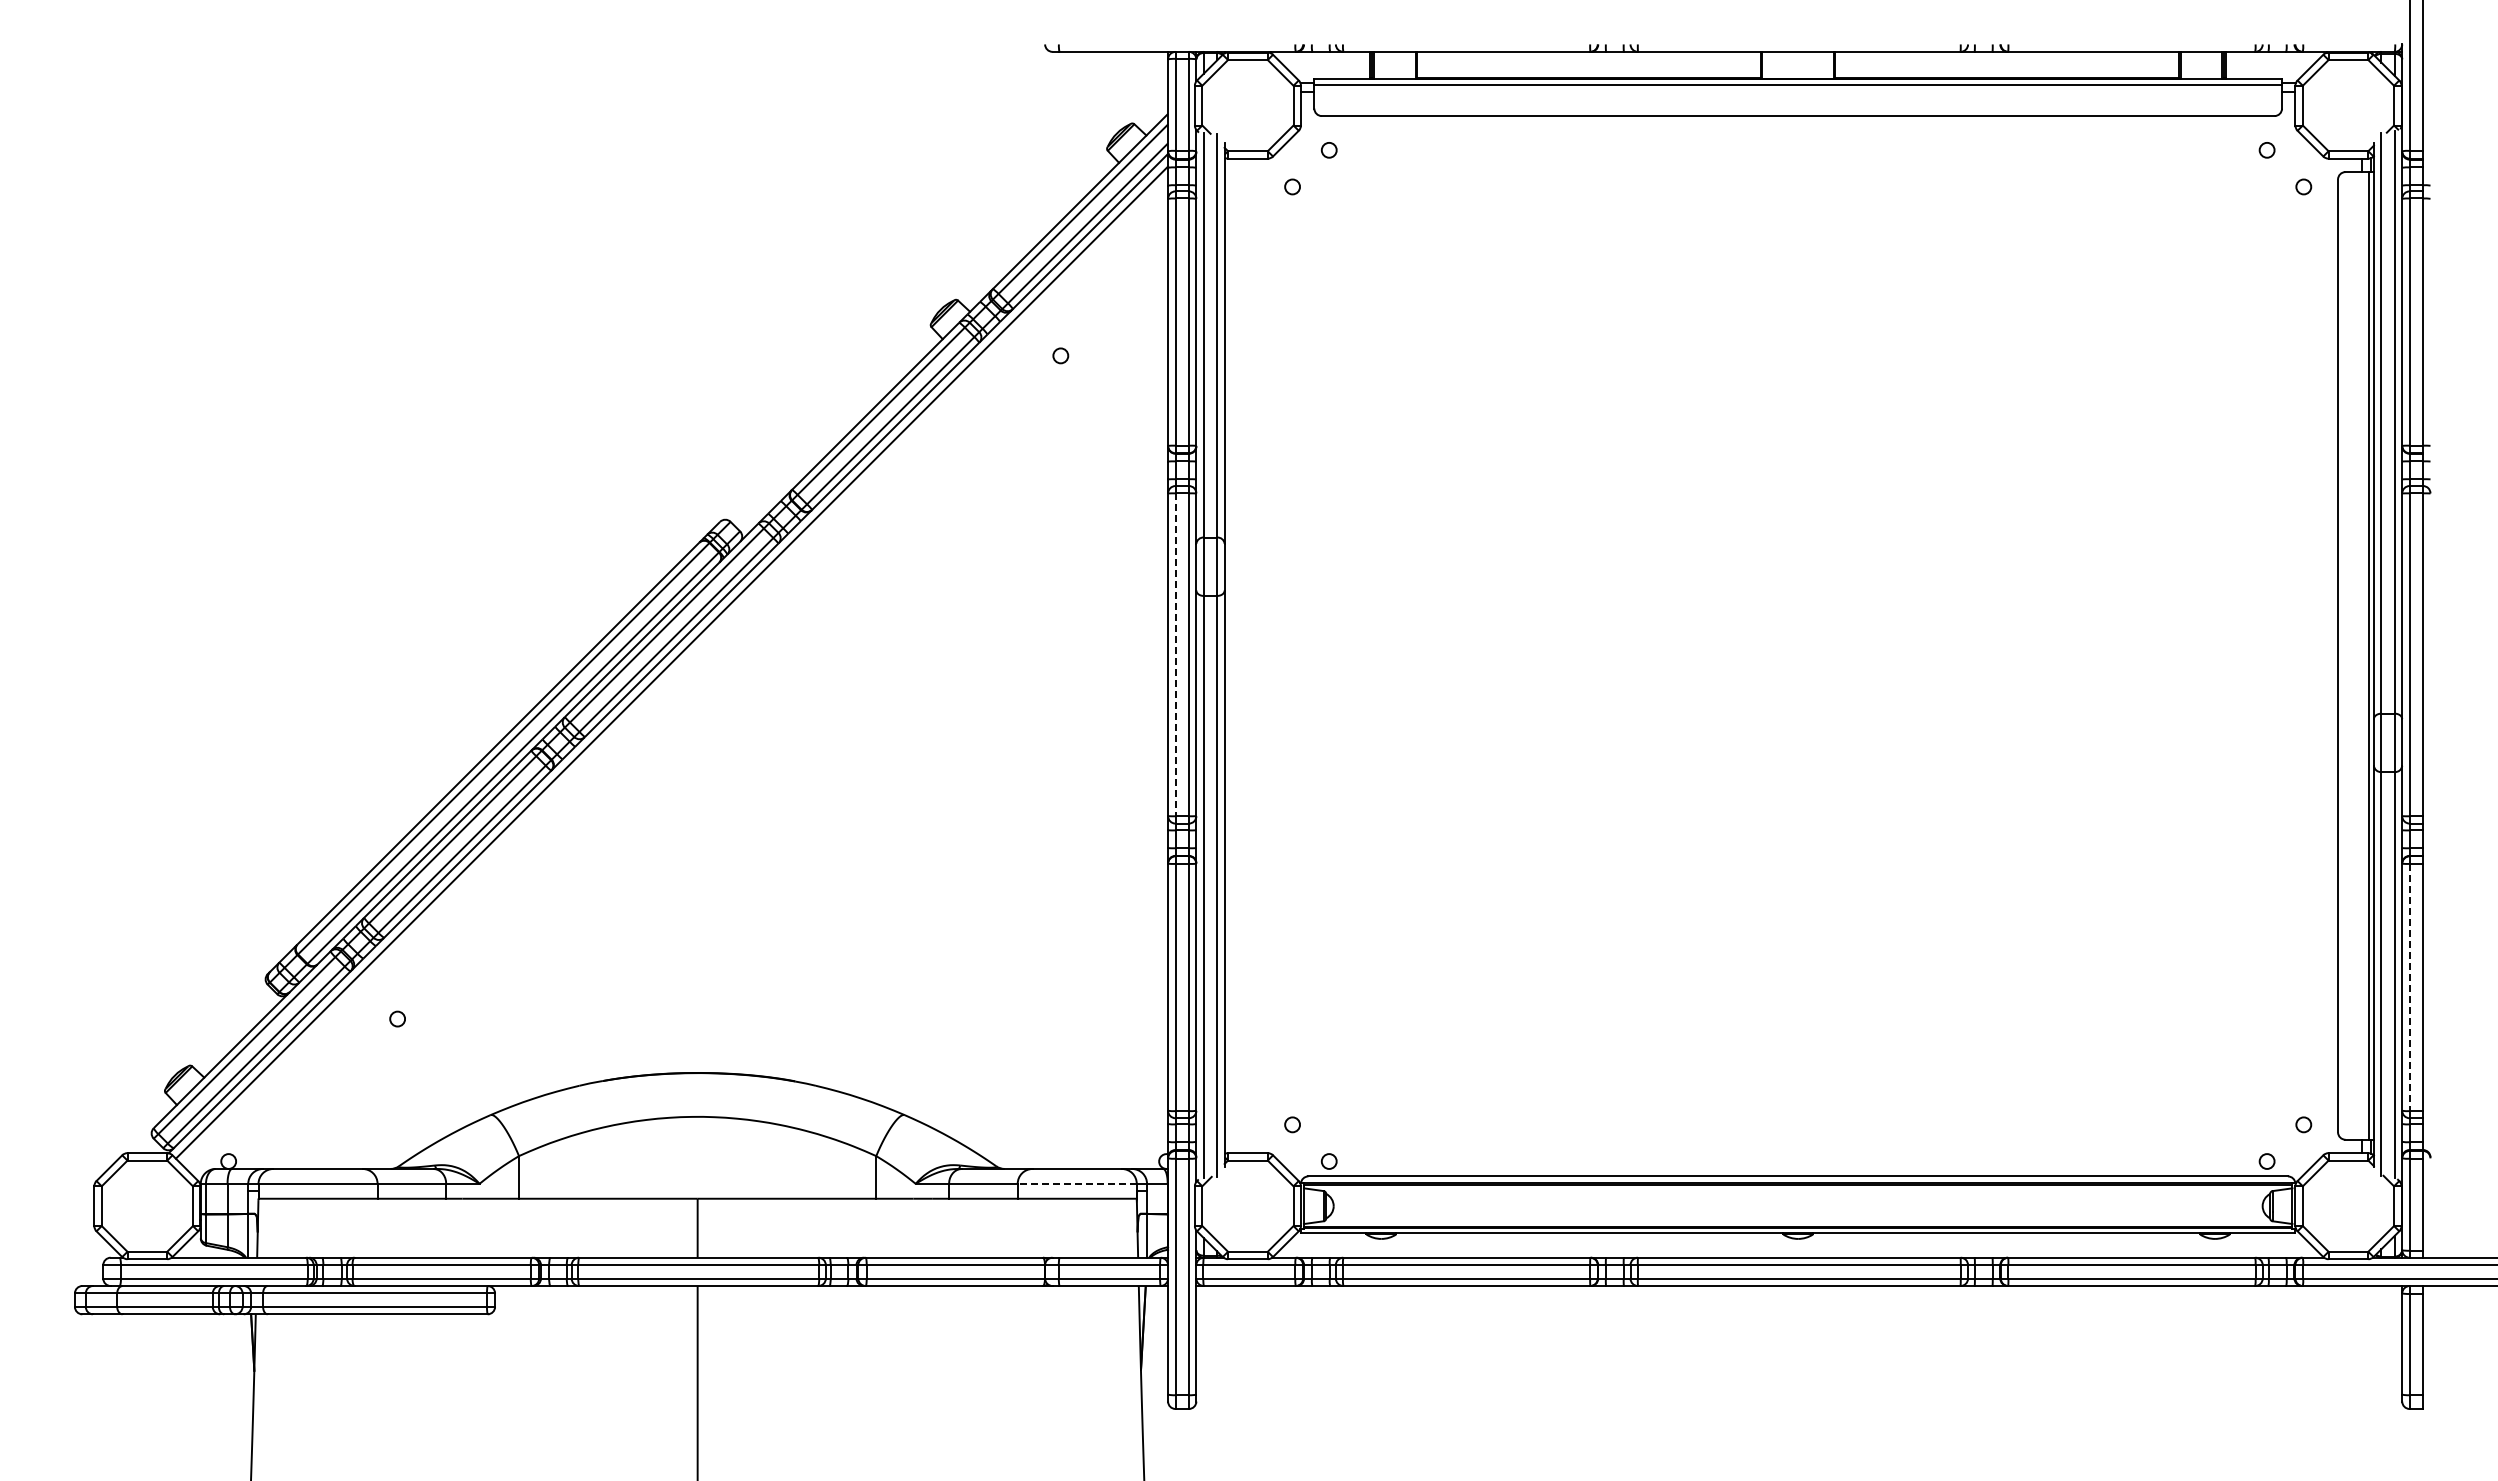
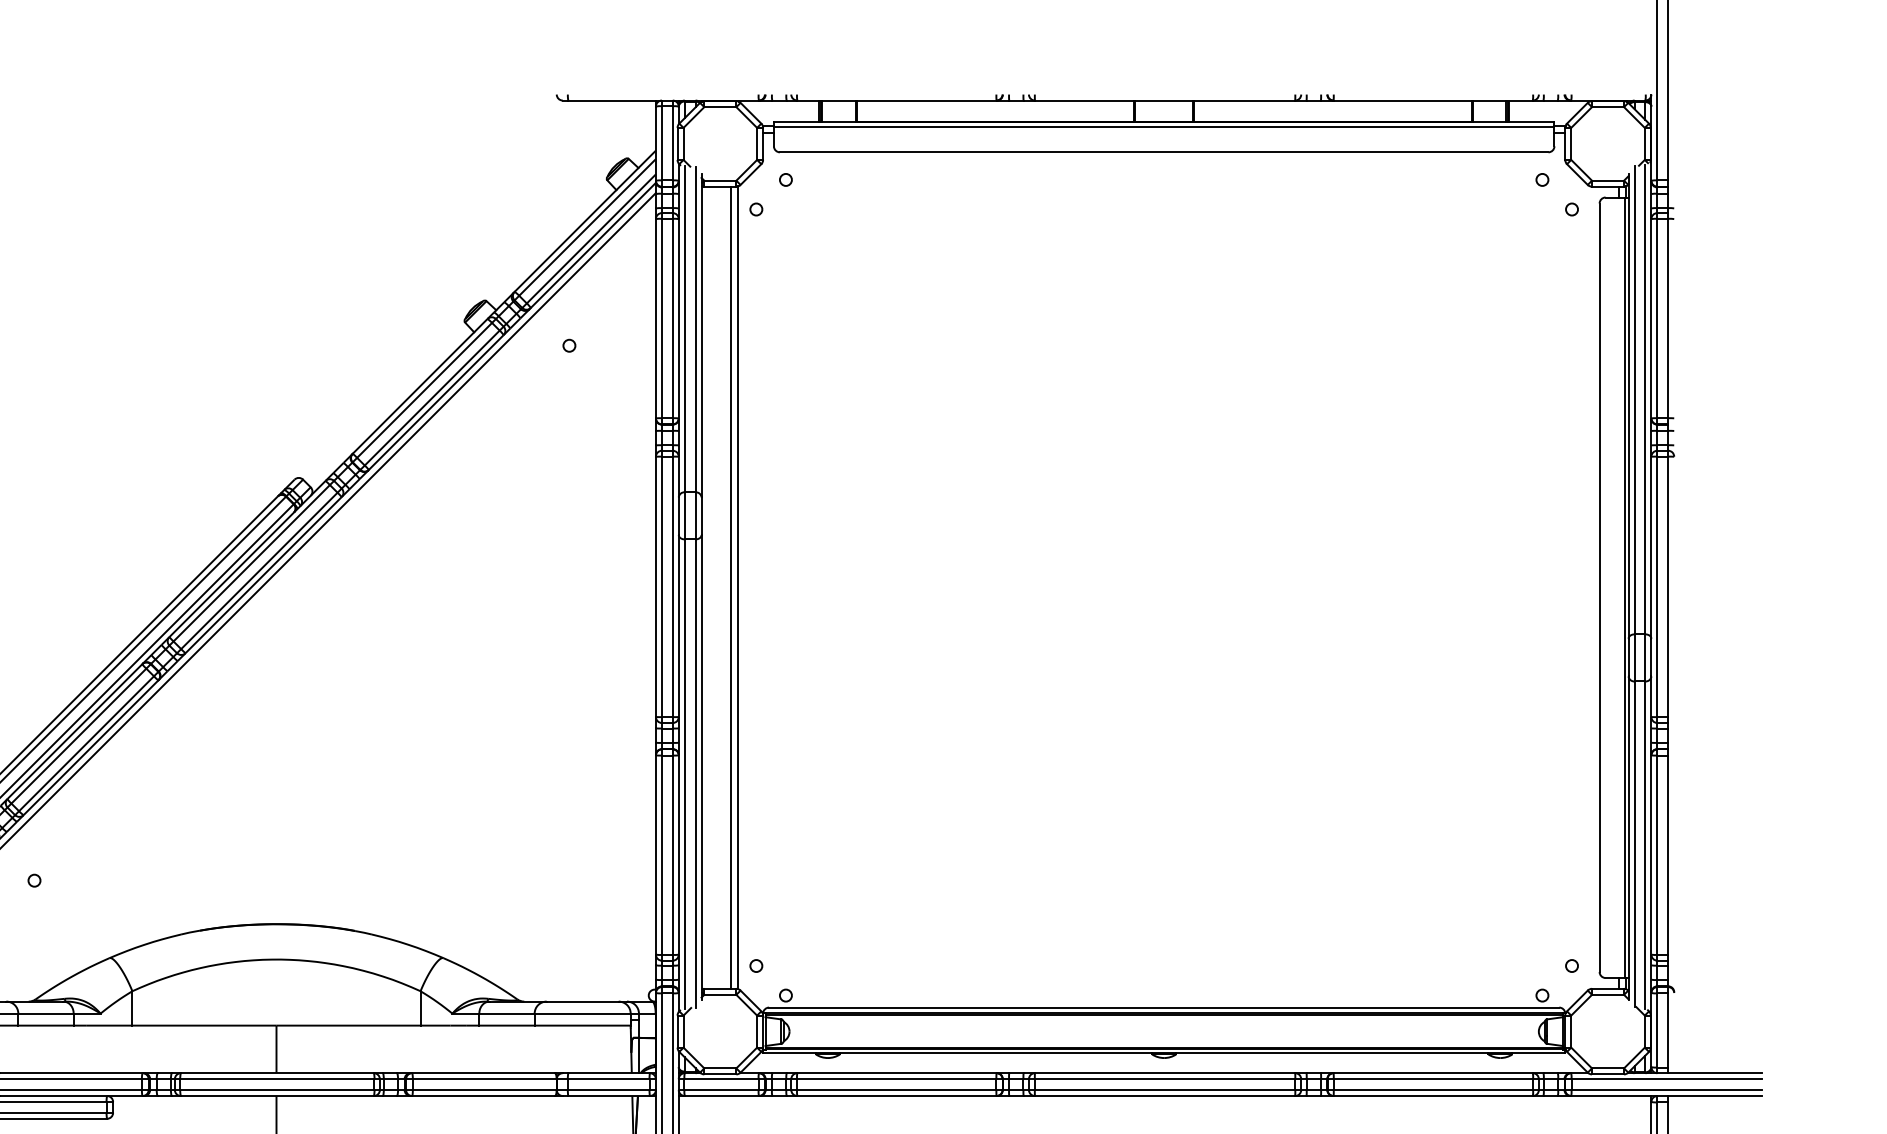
line: (1175, 655) -> (661, 587), dashed -> solid
line: (1261, 655) -> (731, 587), added
line: (1270, 655) -> (738, 587), added
line: (2409, 987) -> (1657, 855), dashed -> solid
line: (1077, 1183) -> (582, 1013), dashed -> solid

